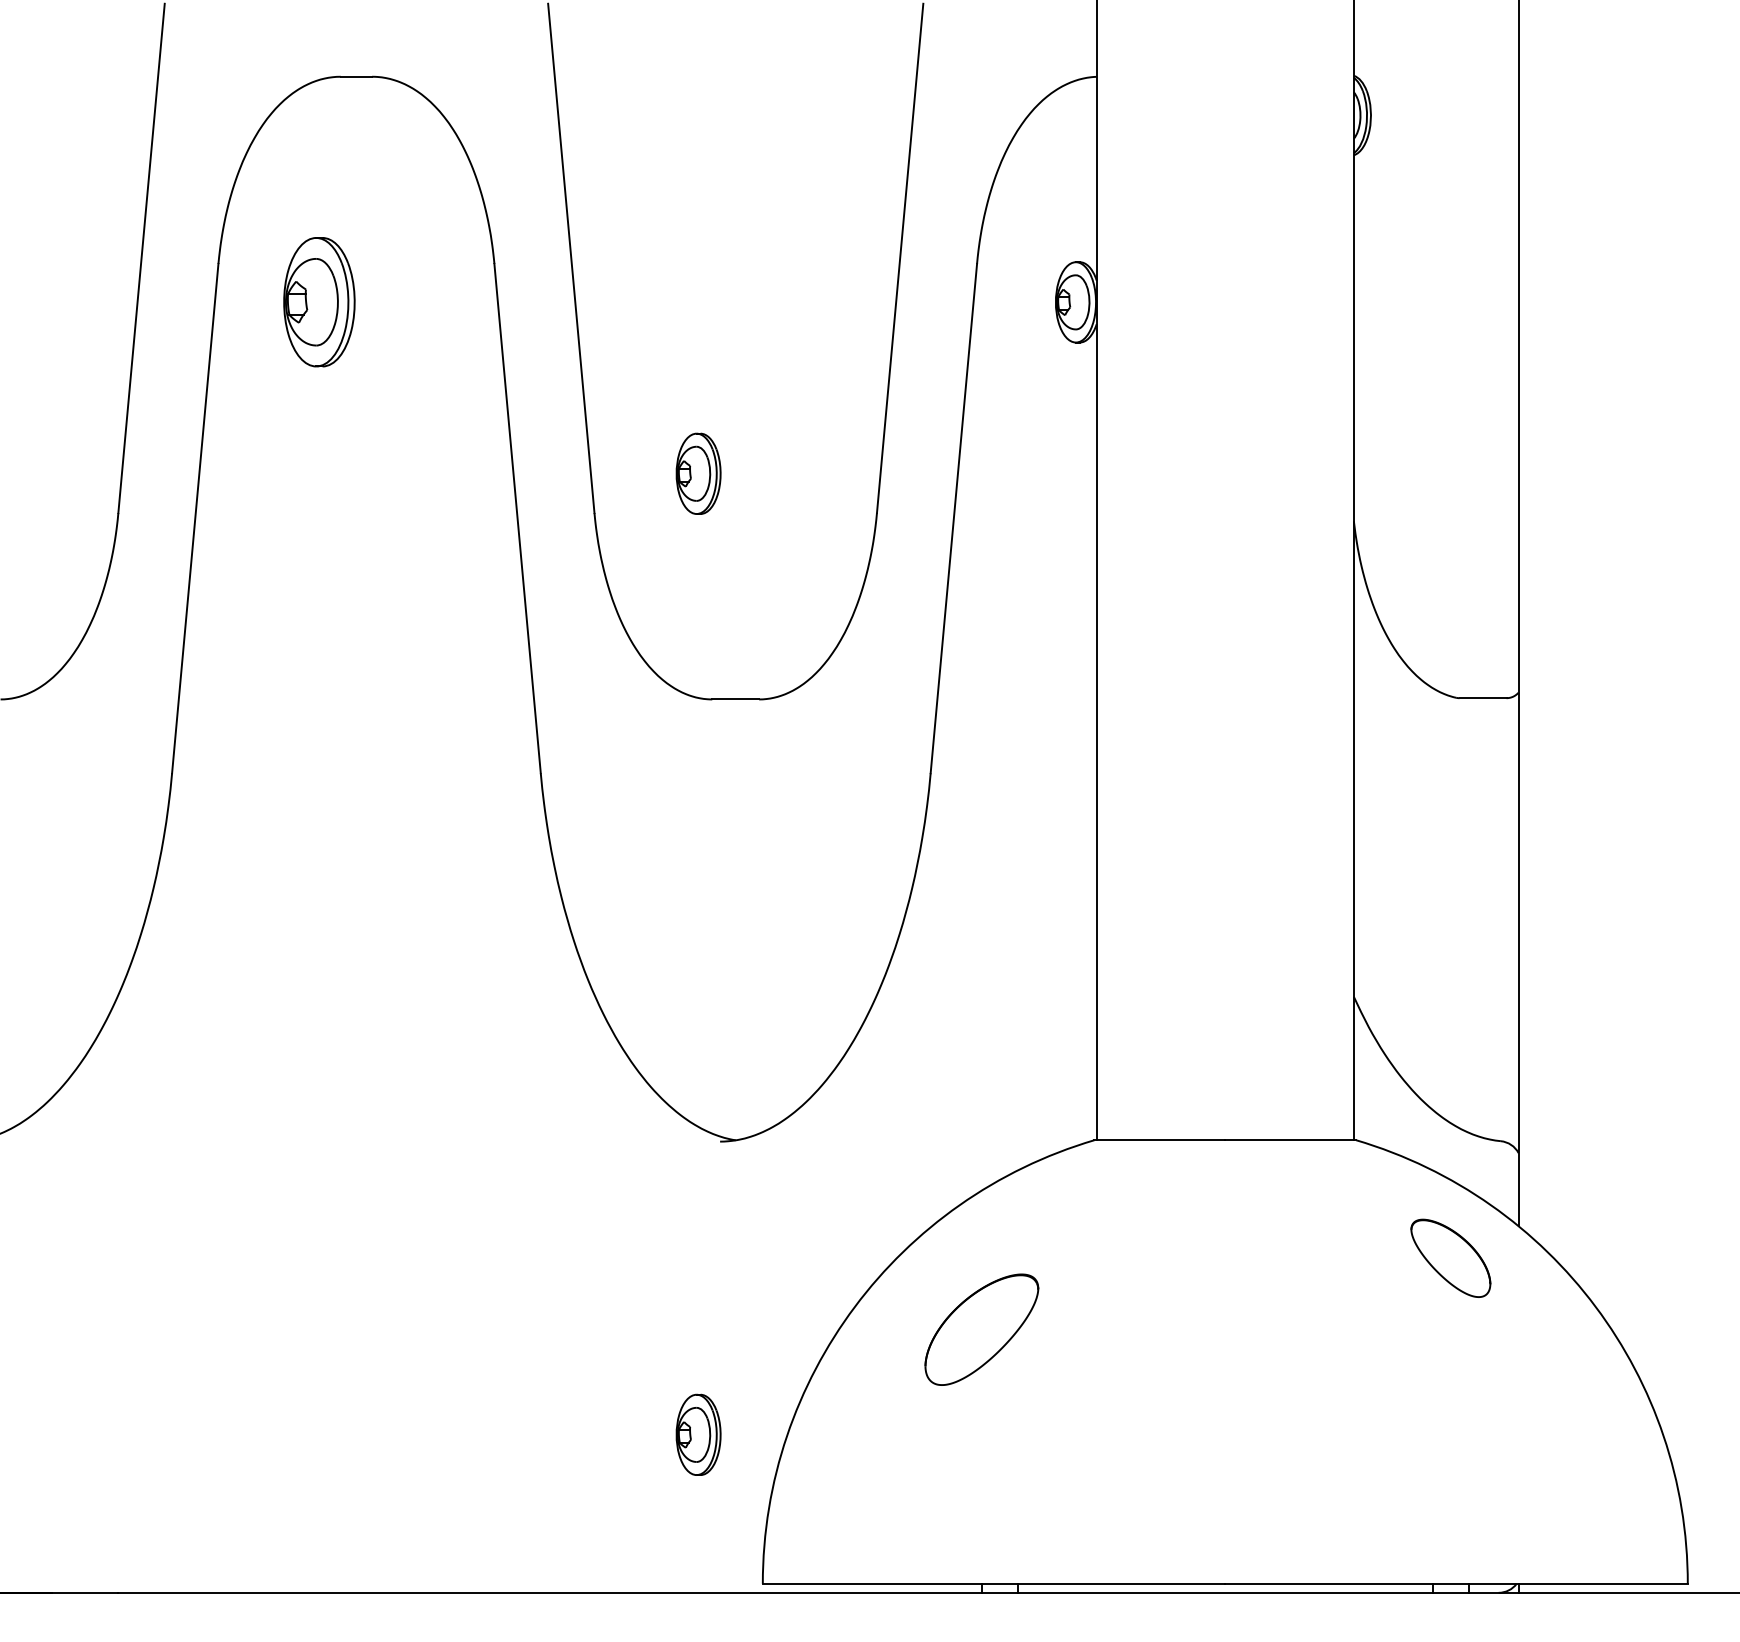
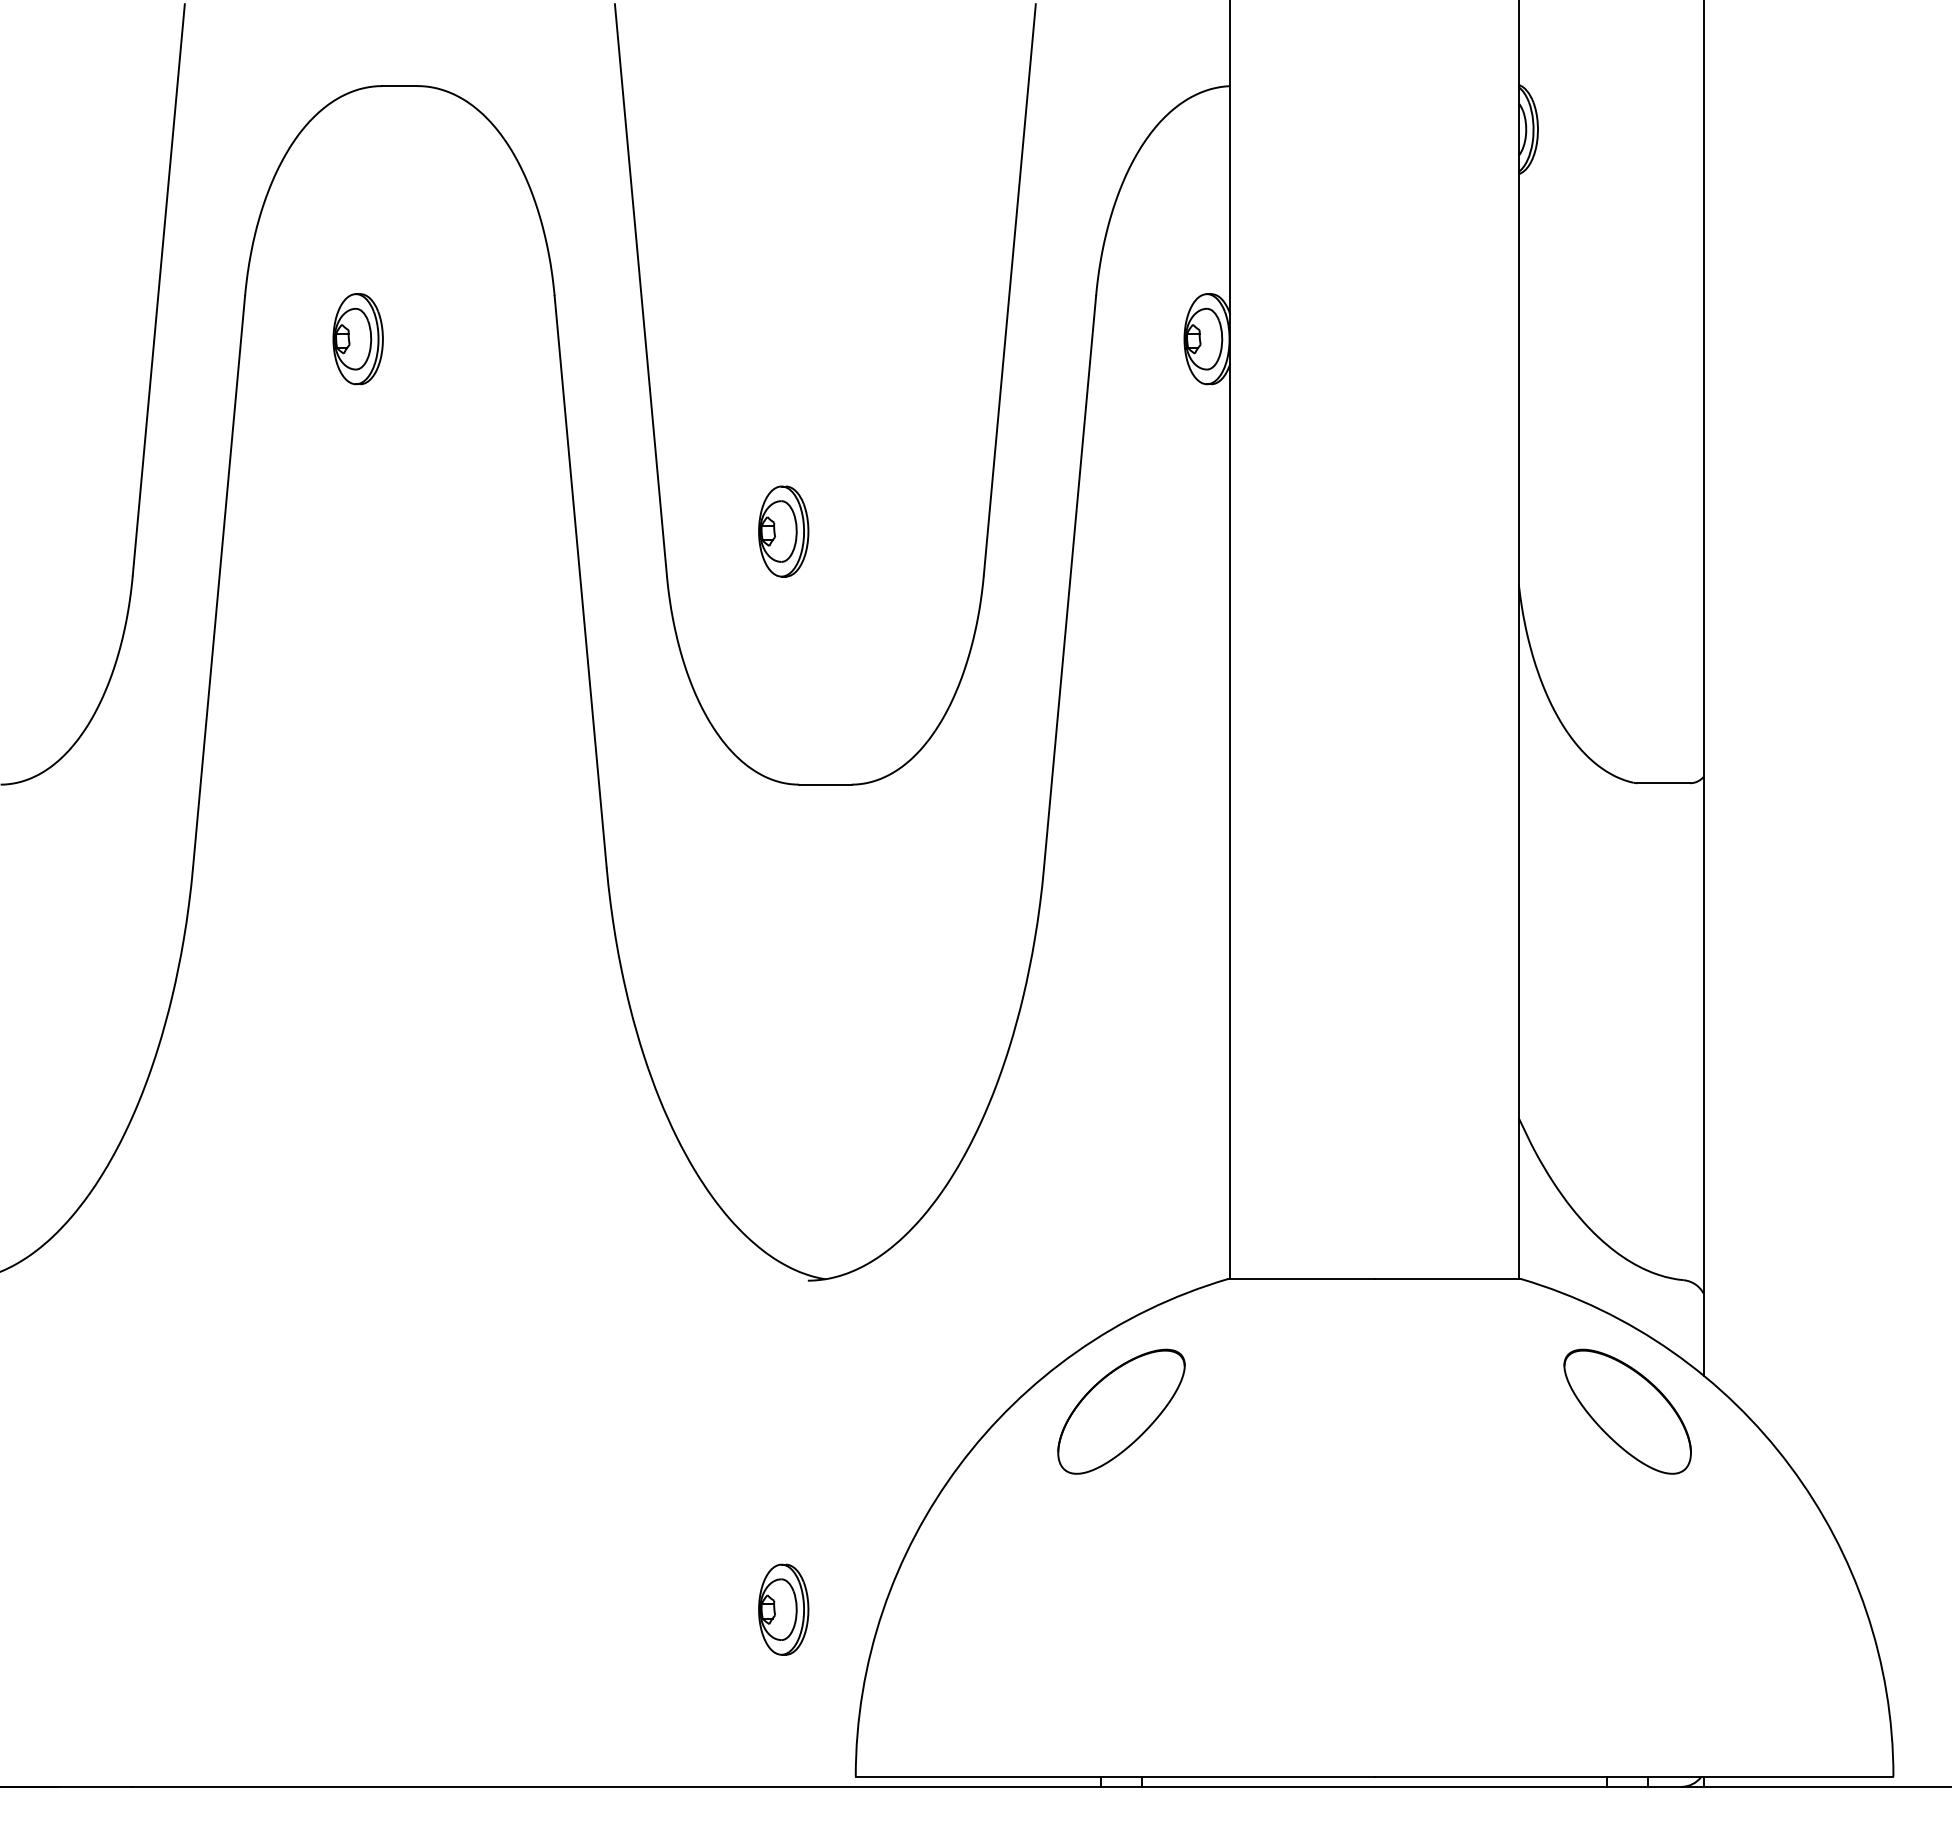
part: (318, 302) -> (357, 339), size x0.62
part: (1450, 1258) -> (1627, 1411), size x1.43
part: (981, 1329) -> (1121, 1411), moved

